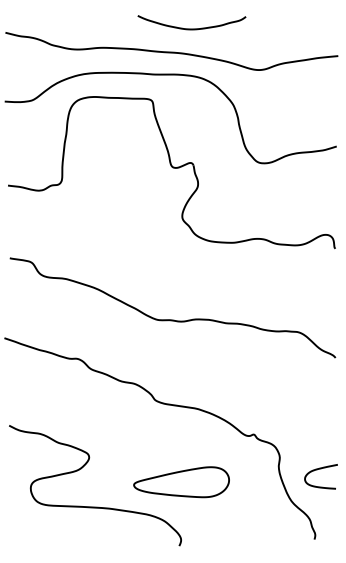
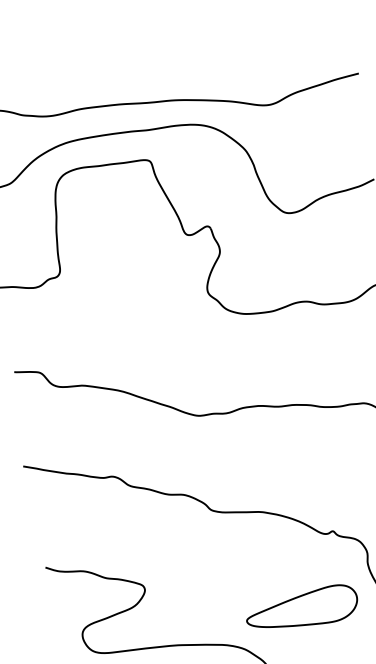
curve: (191, 28) -> (182, 69), removed
part: (181, 482) -> (301, 609), moved

